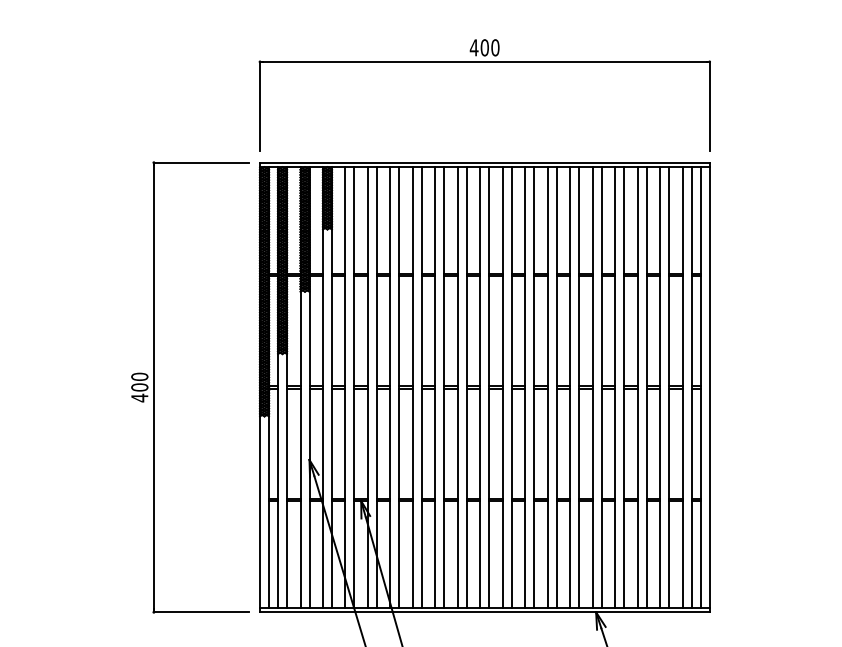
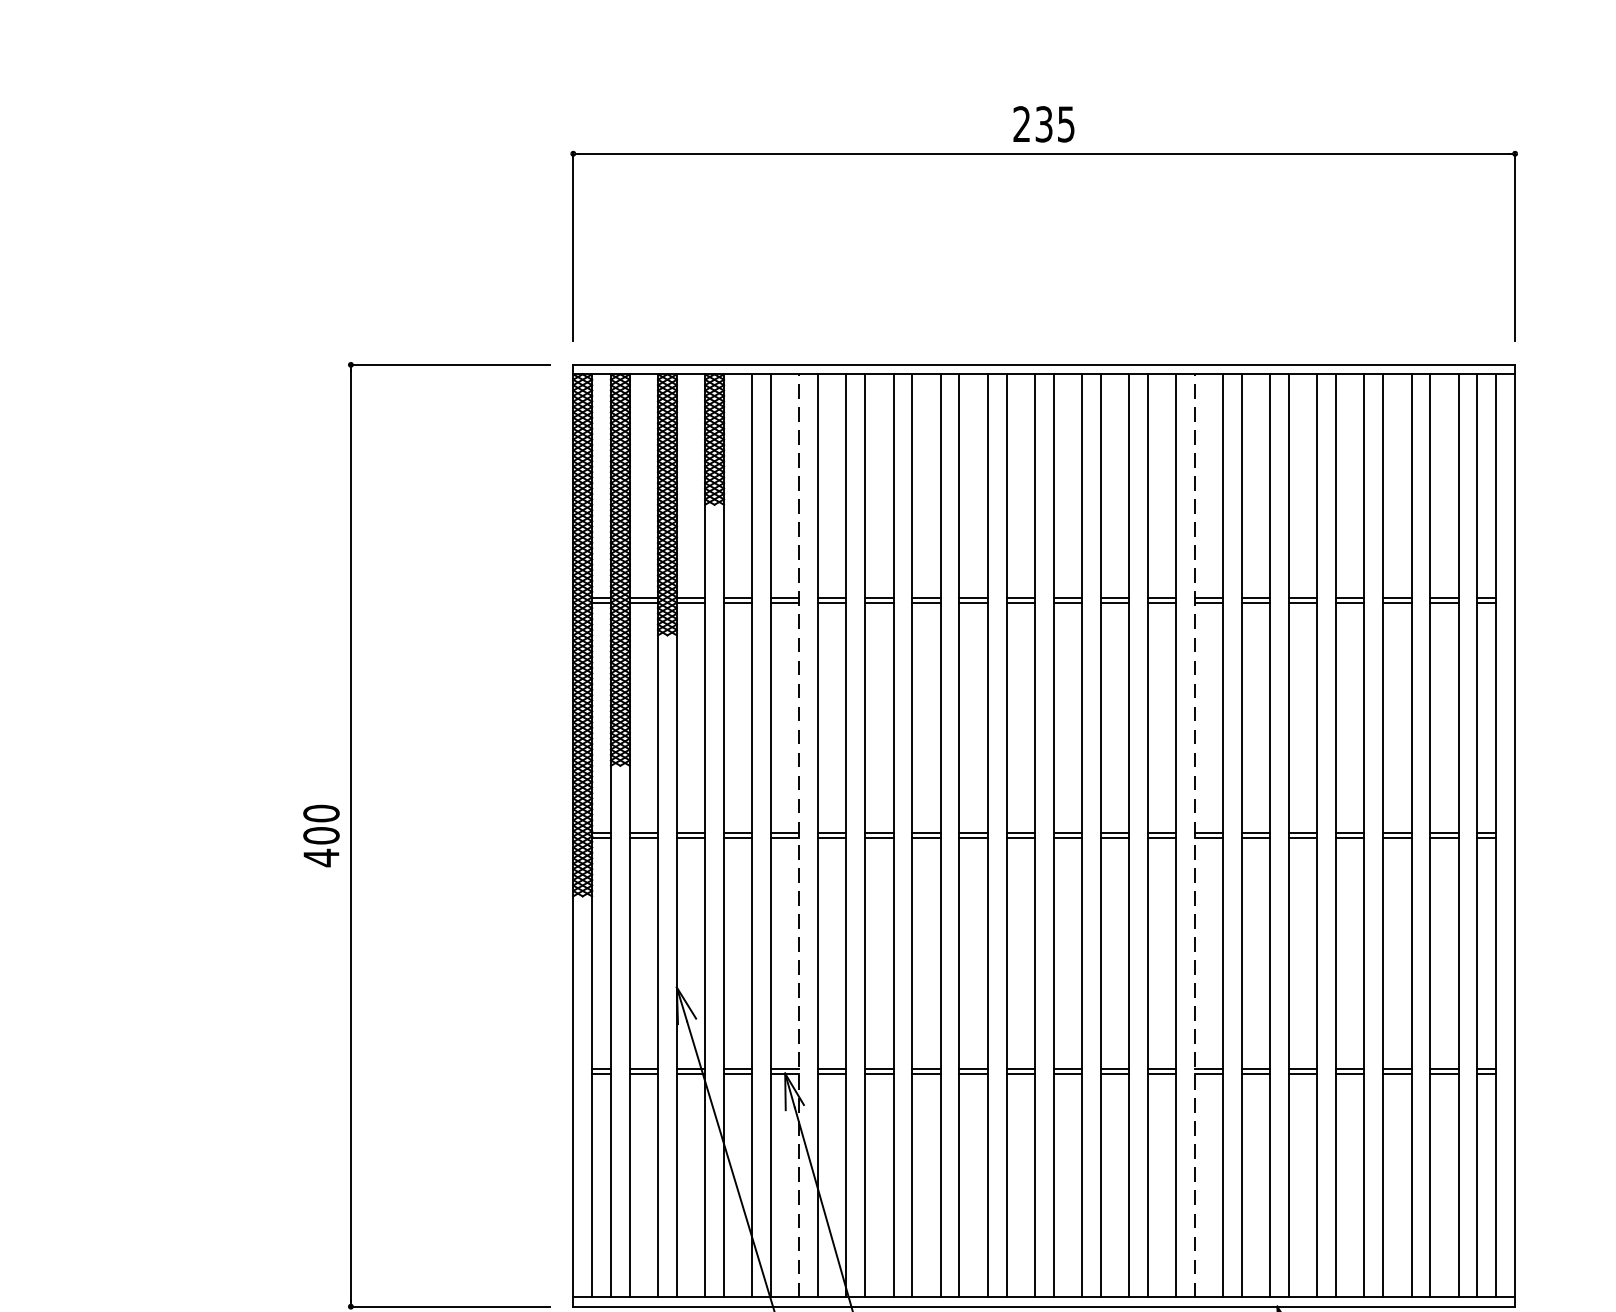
text: (484, 47) -> (1043, 123), 400 -> 235
line: (367, 387) -> (798, 835), solid -> dashed
line: (556, 387) -> (1194, 835), solid -> dashed

